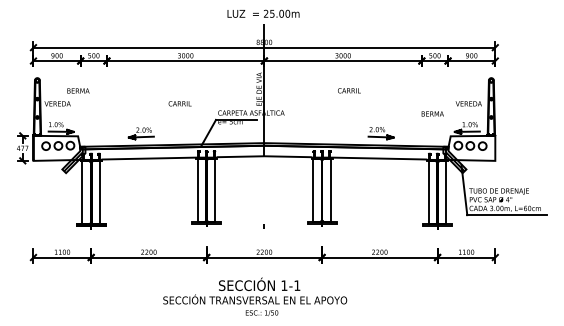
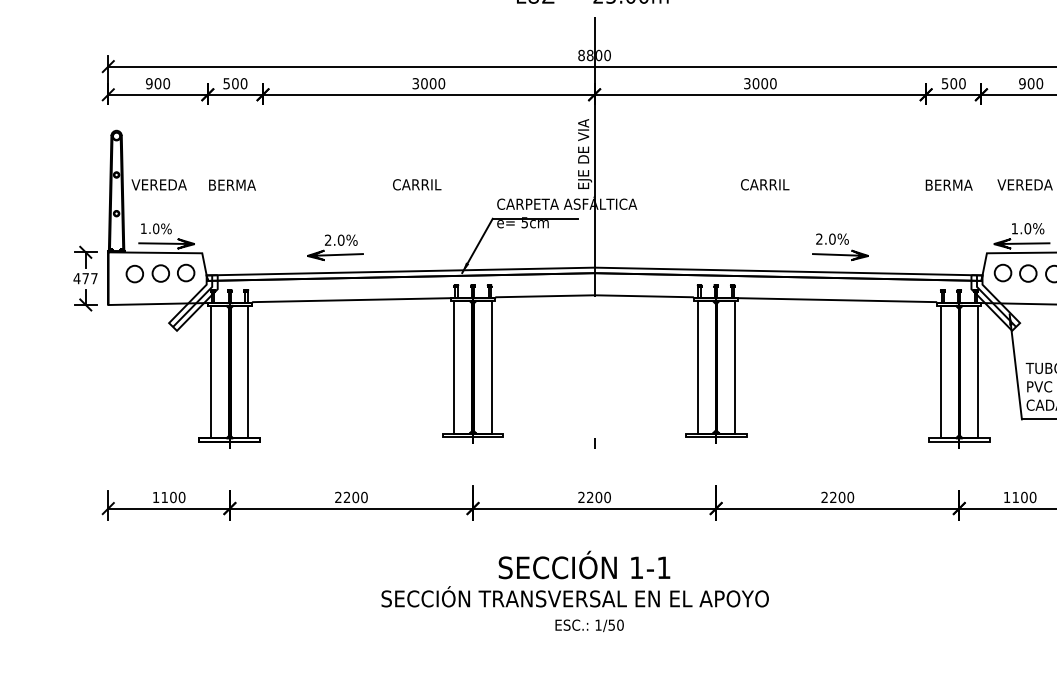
text: (78, 90) -> (232, 184), moved
text: (349, 90) -> (765, 184), moved
text: (432, 113) -> (948, 184), moved

